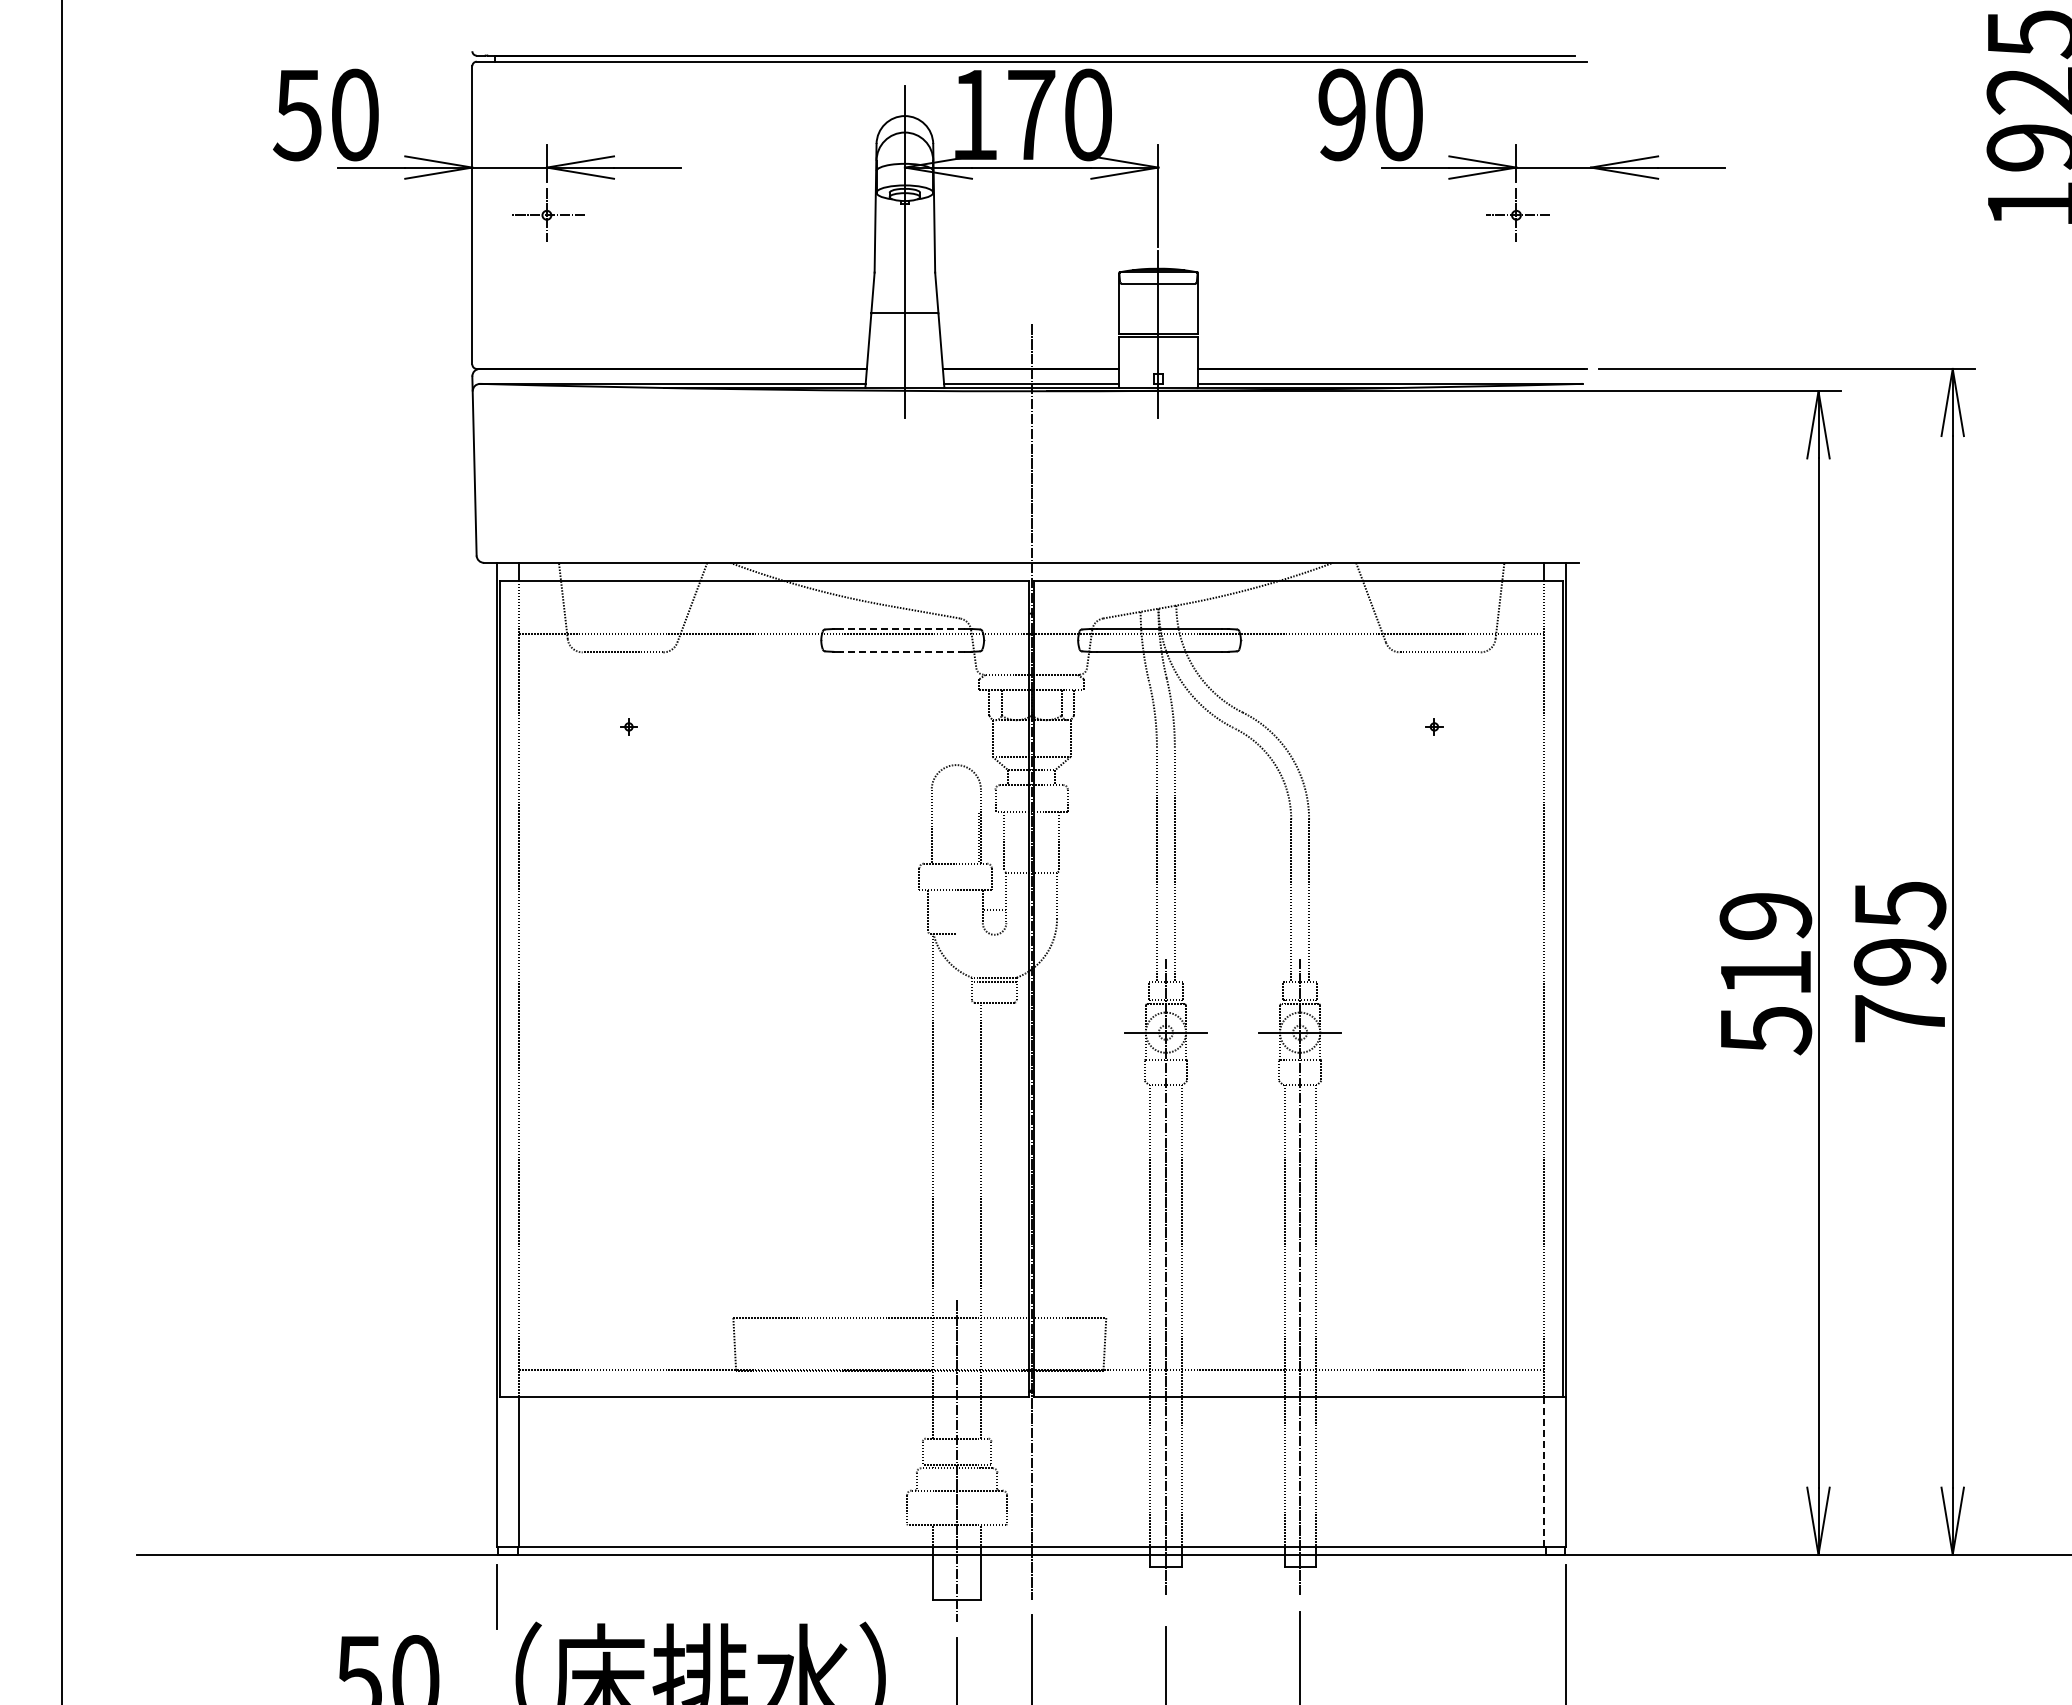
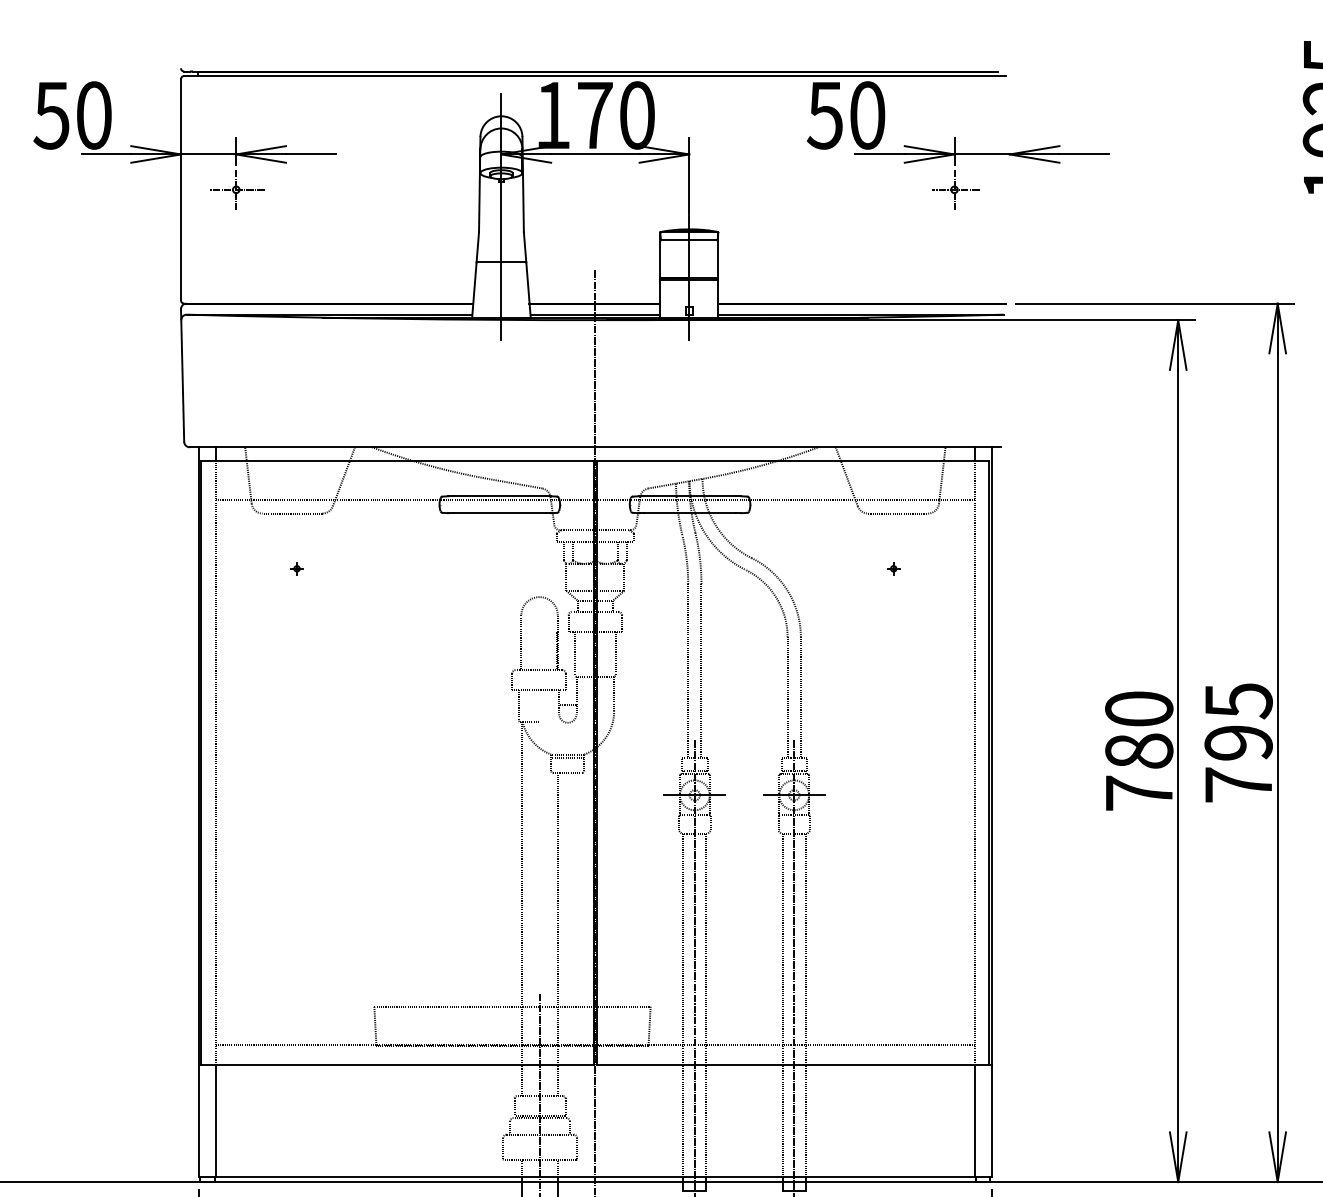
text: (1341, 114) -> (824, 115), 90 -> 50
line: (902, 629) -> (499, 496), dashed -> solid
line: (902, 651) -> (499, 512), dashed -> solid
text: (1765, 973) -> (1138, 751), 519 -> 780
line: (1544, 1472) -> (975, 1121), dashed -> solid

